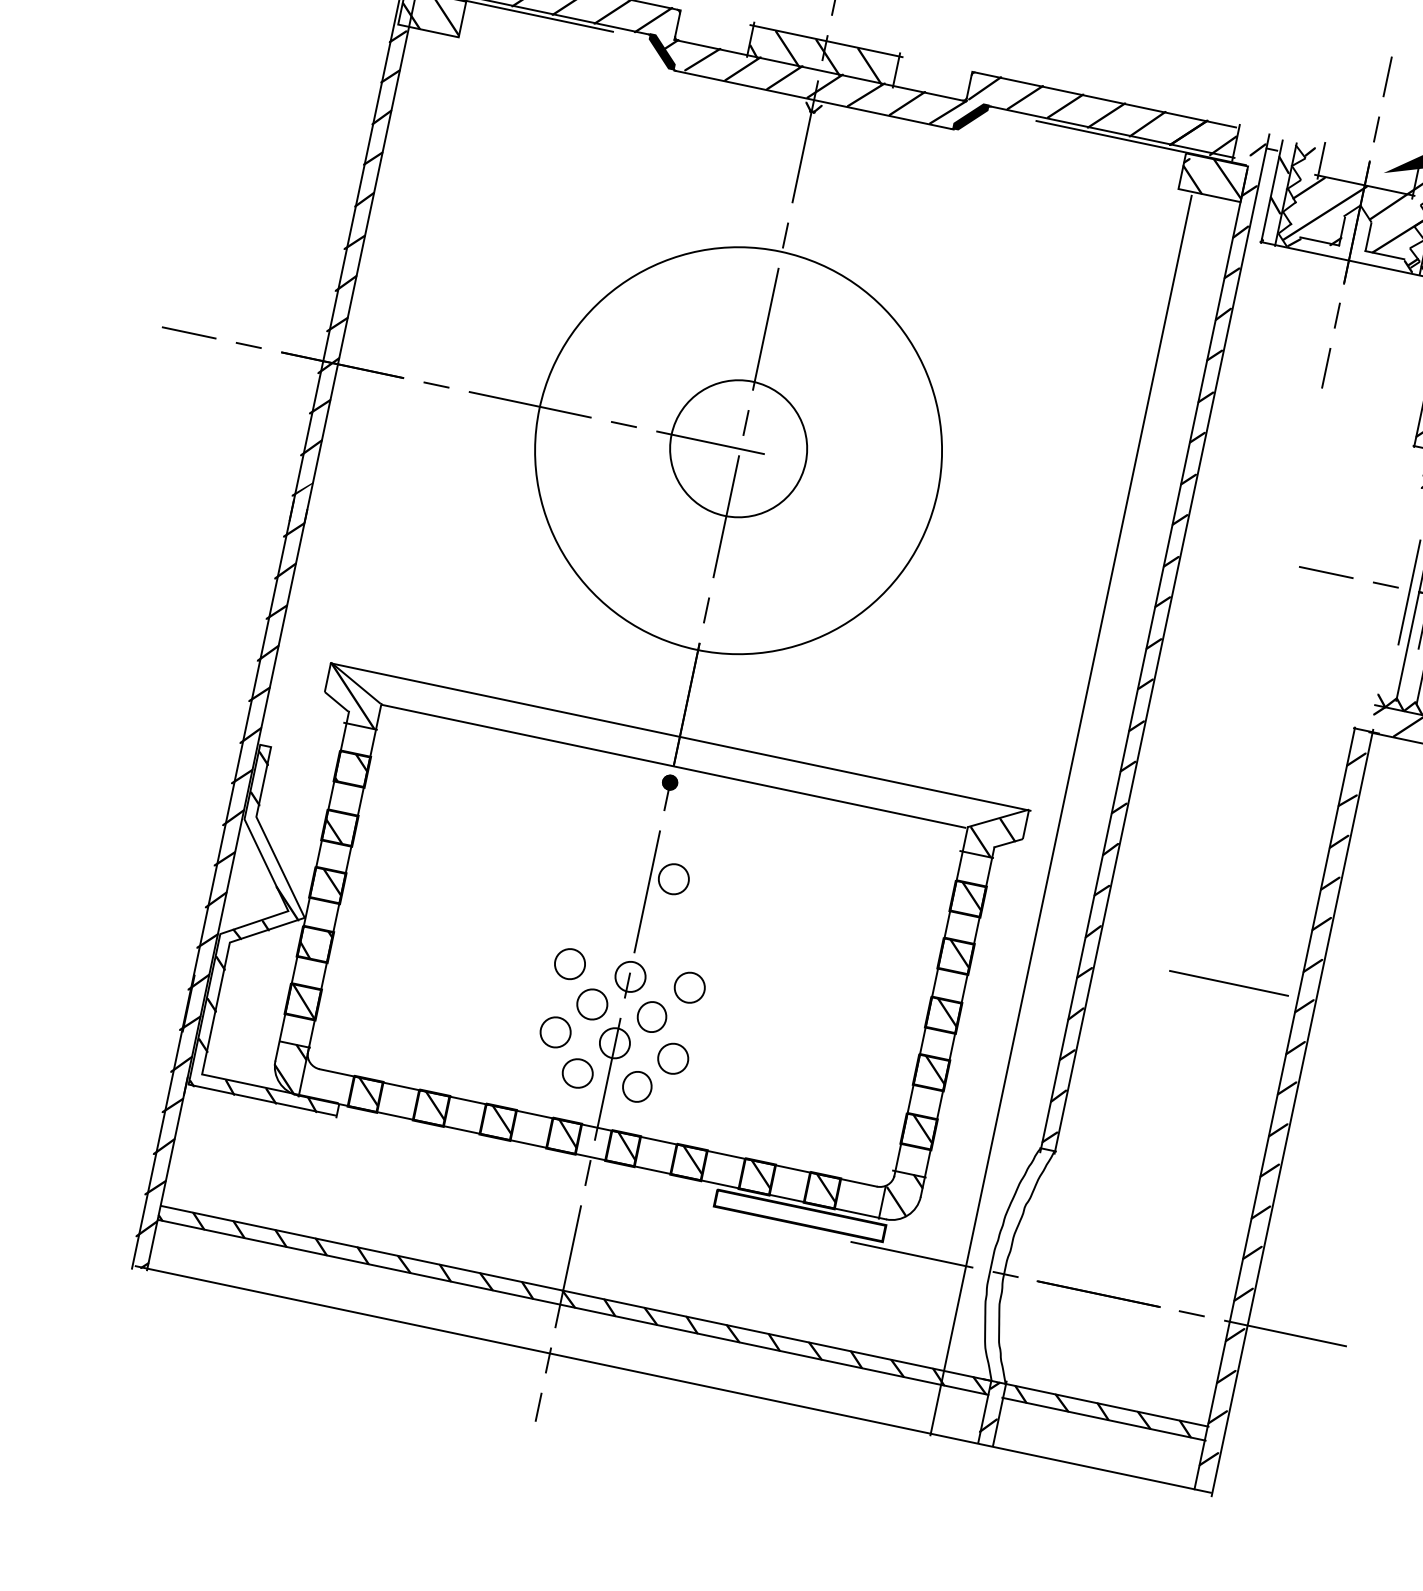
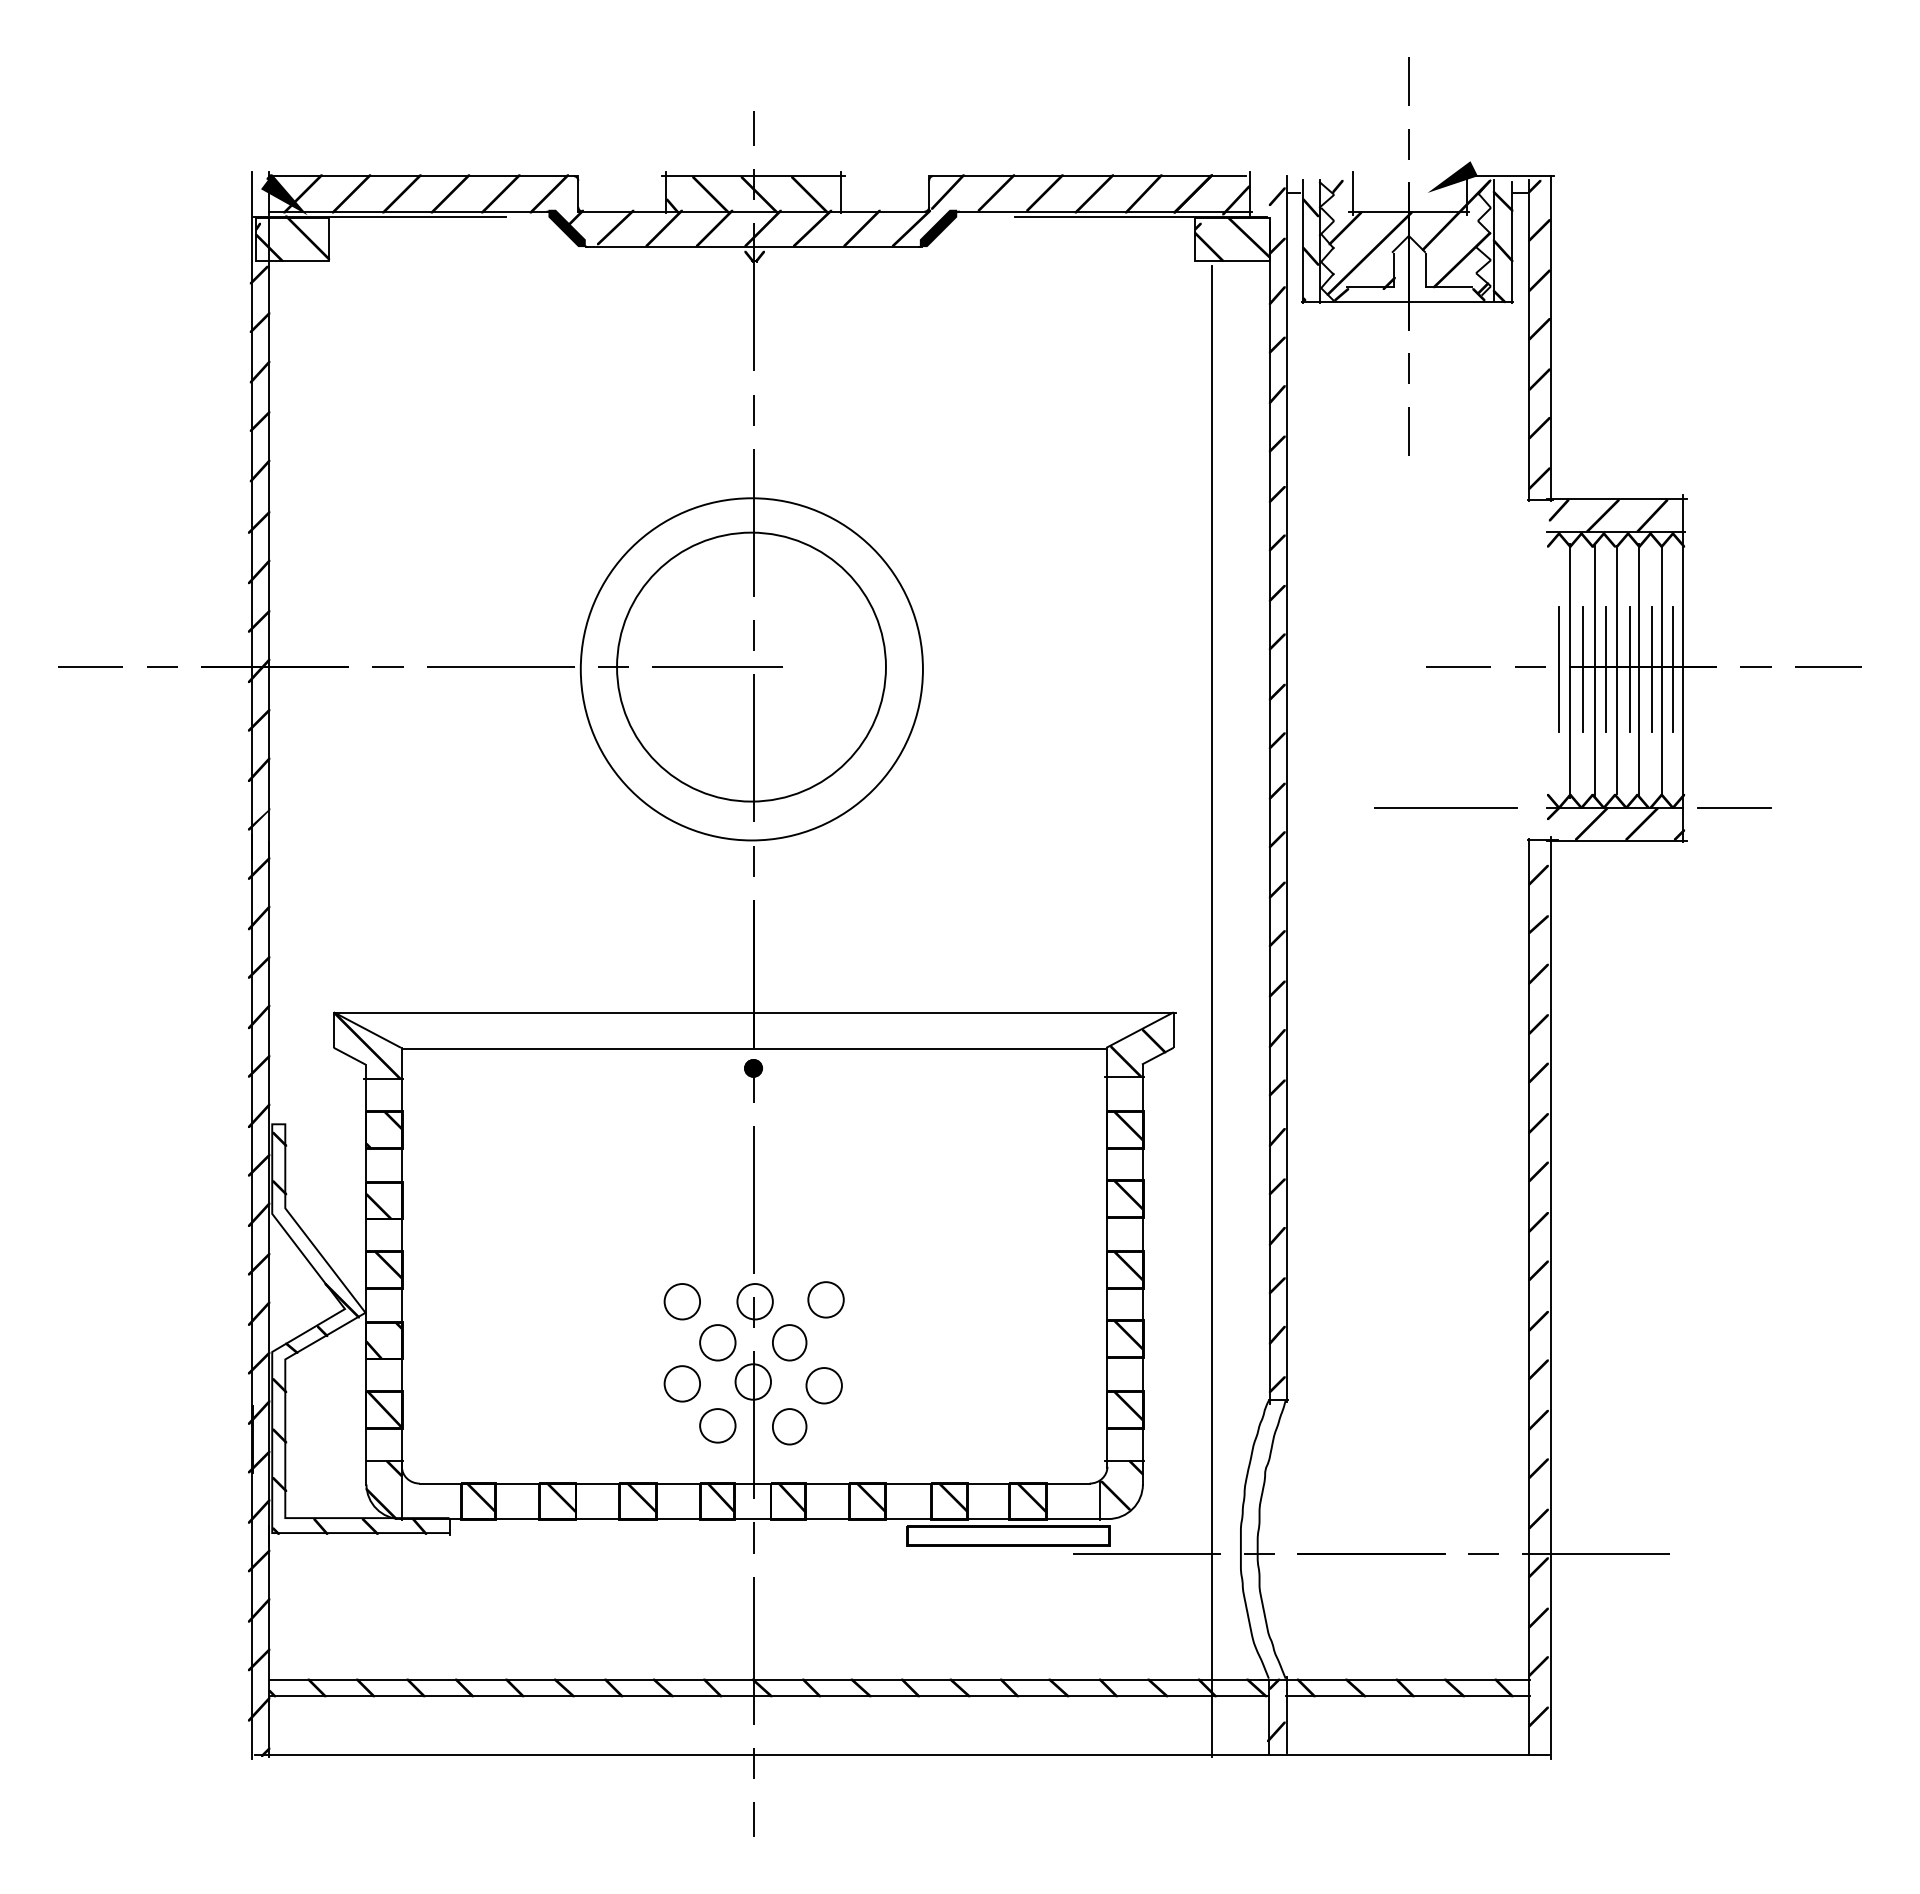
circle: (738, 448) -> (751, 666), size x1.67
circle: (738, 450) -> (751, 669), size x0.71
part: (673, 878) -> (780, 1178), removed
line: (1228, 982) -> (1445, 807), moved

